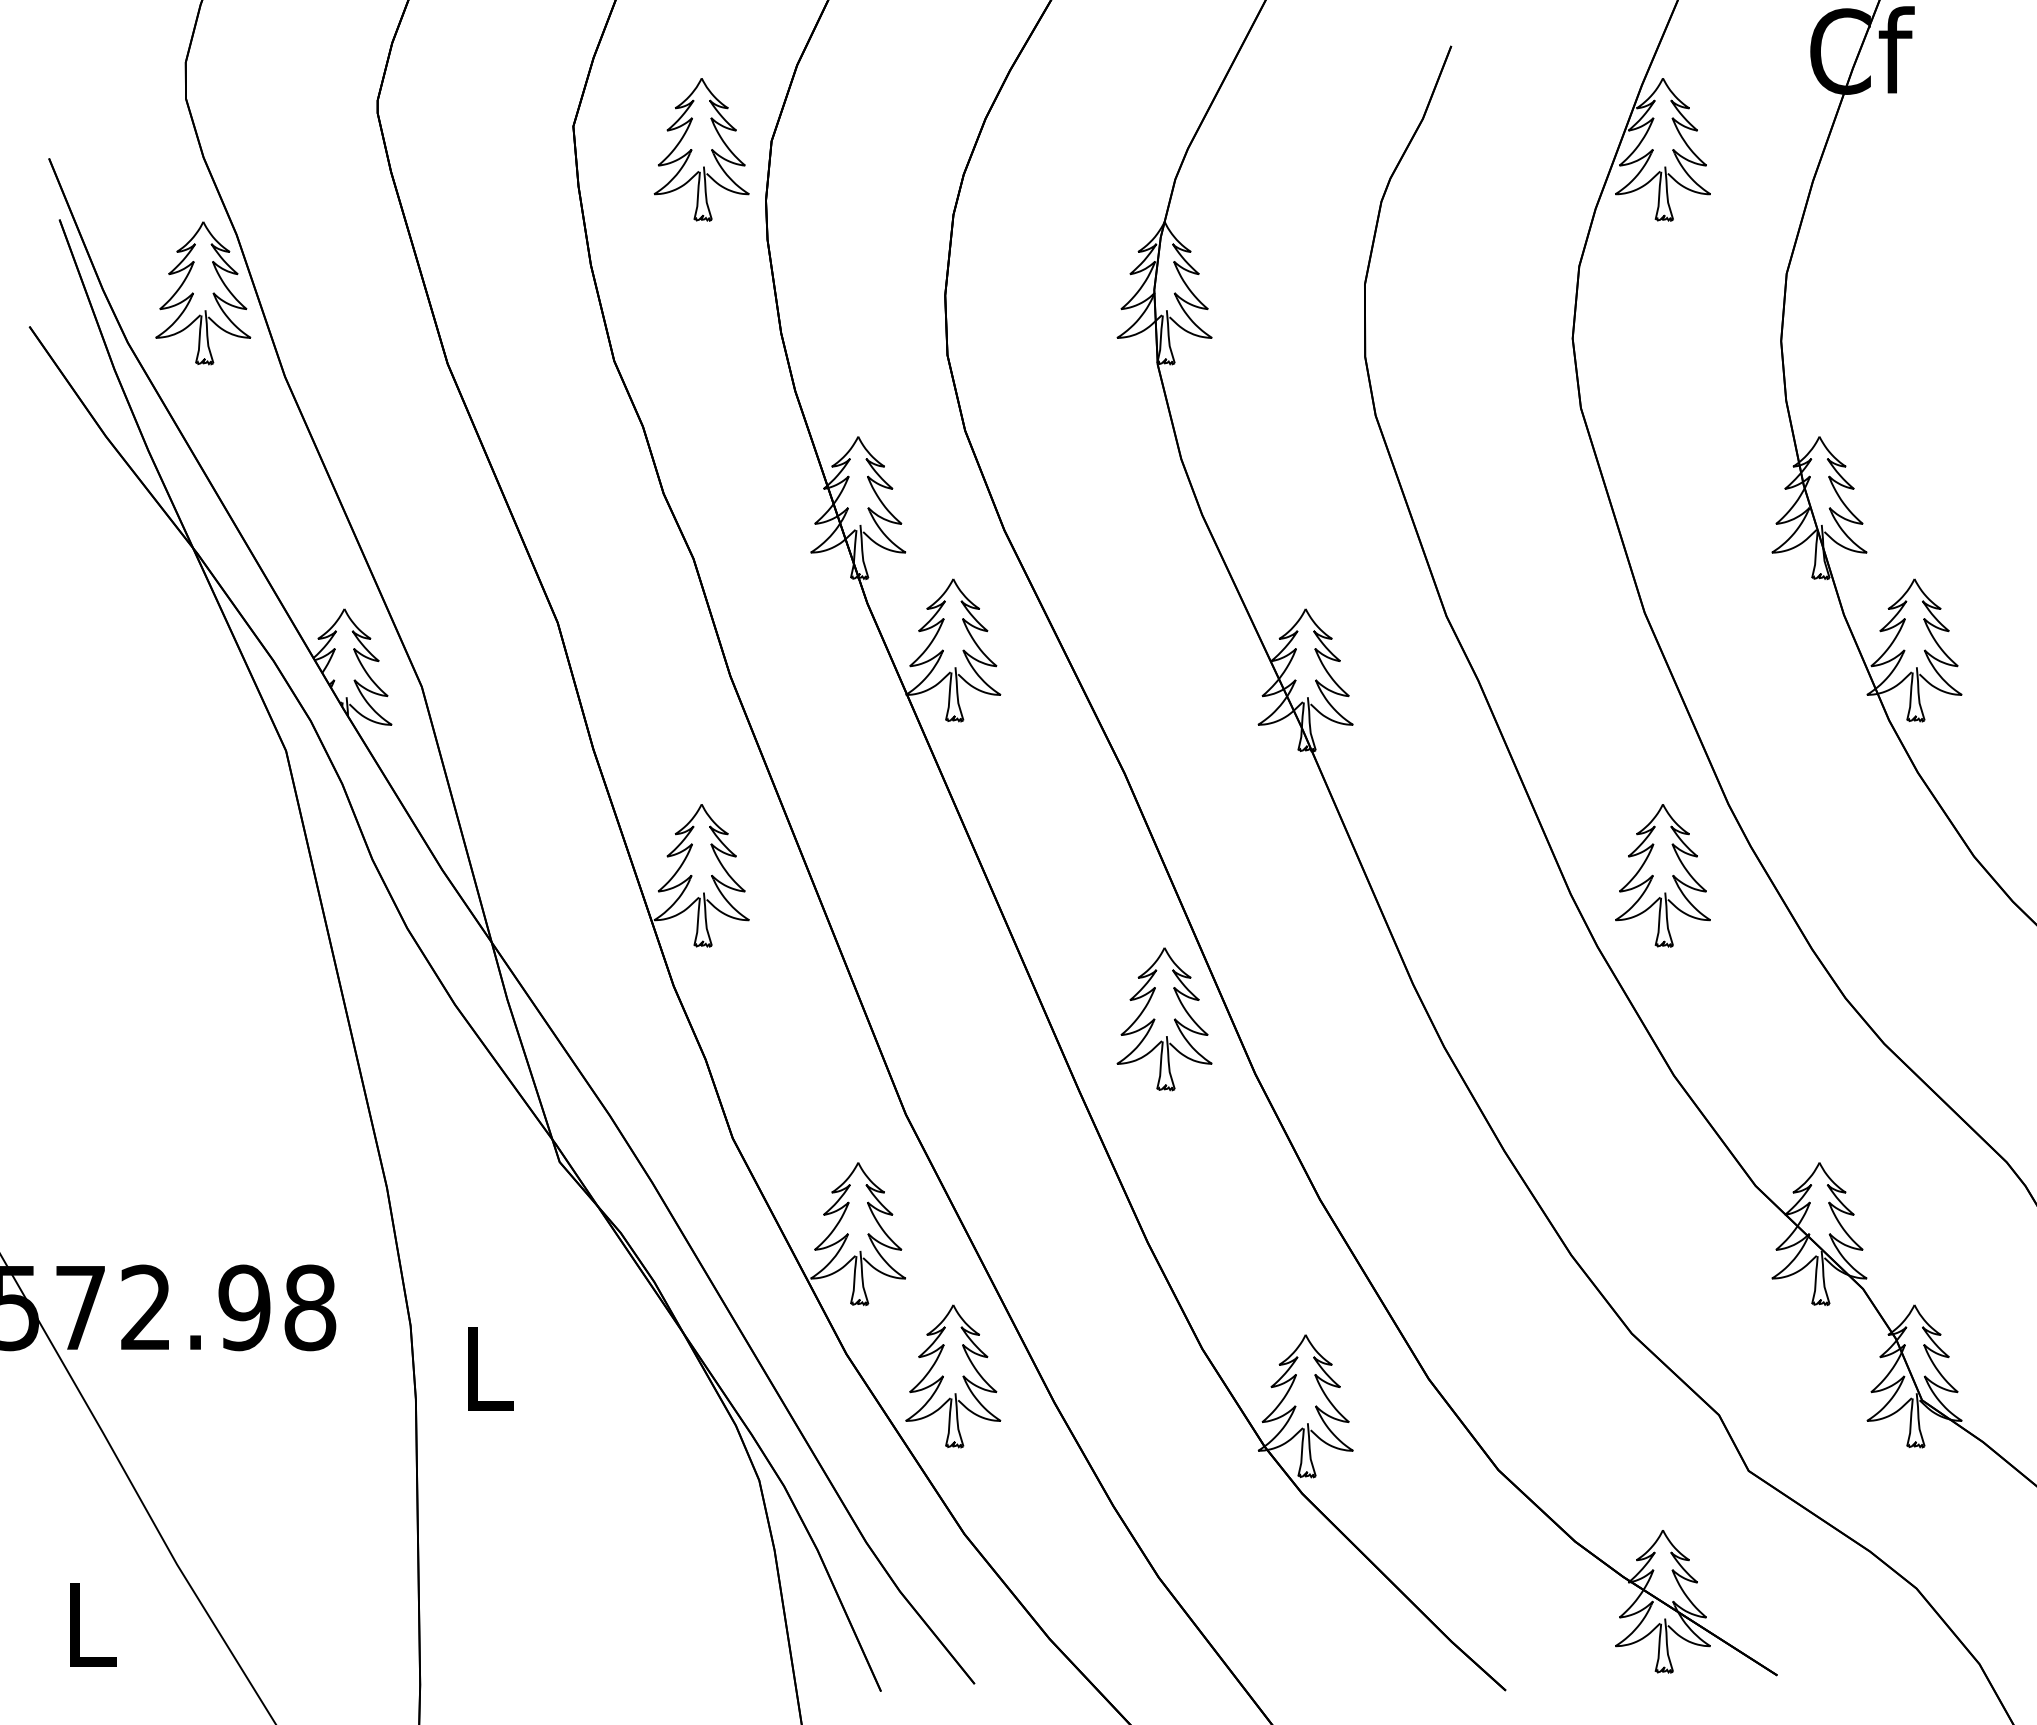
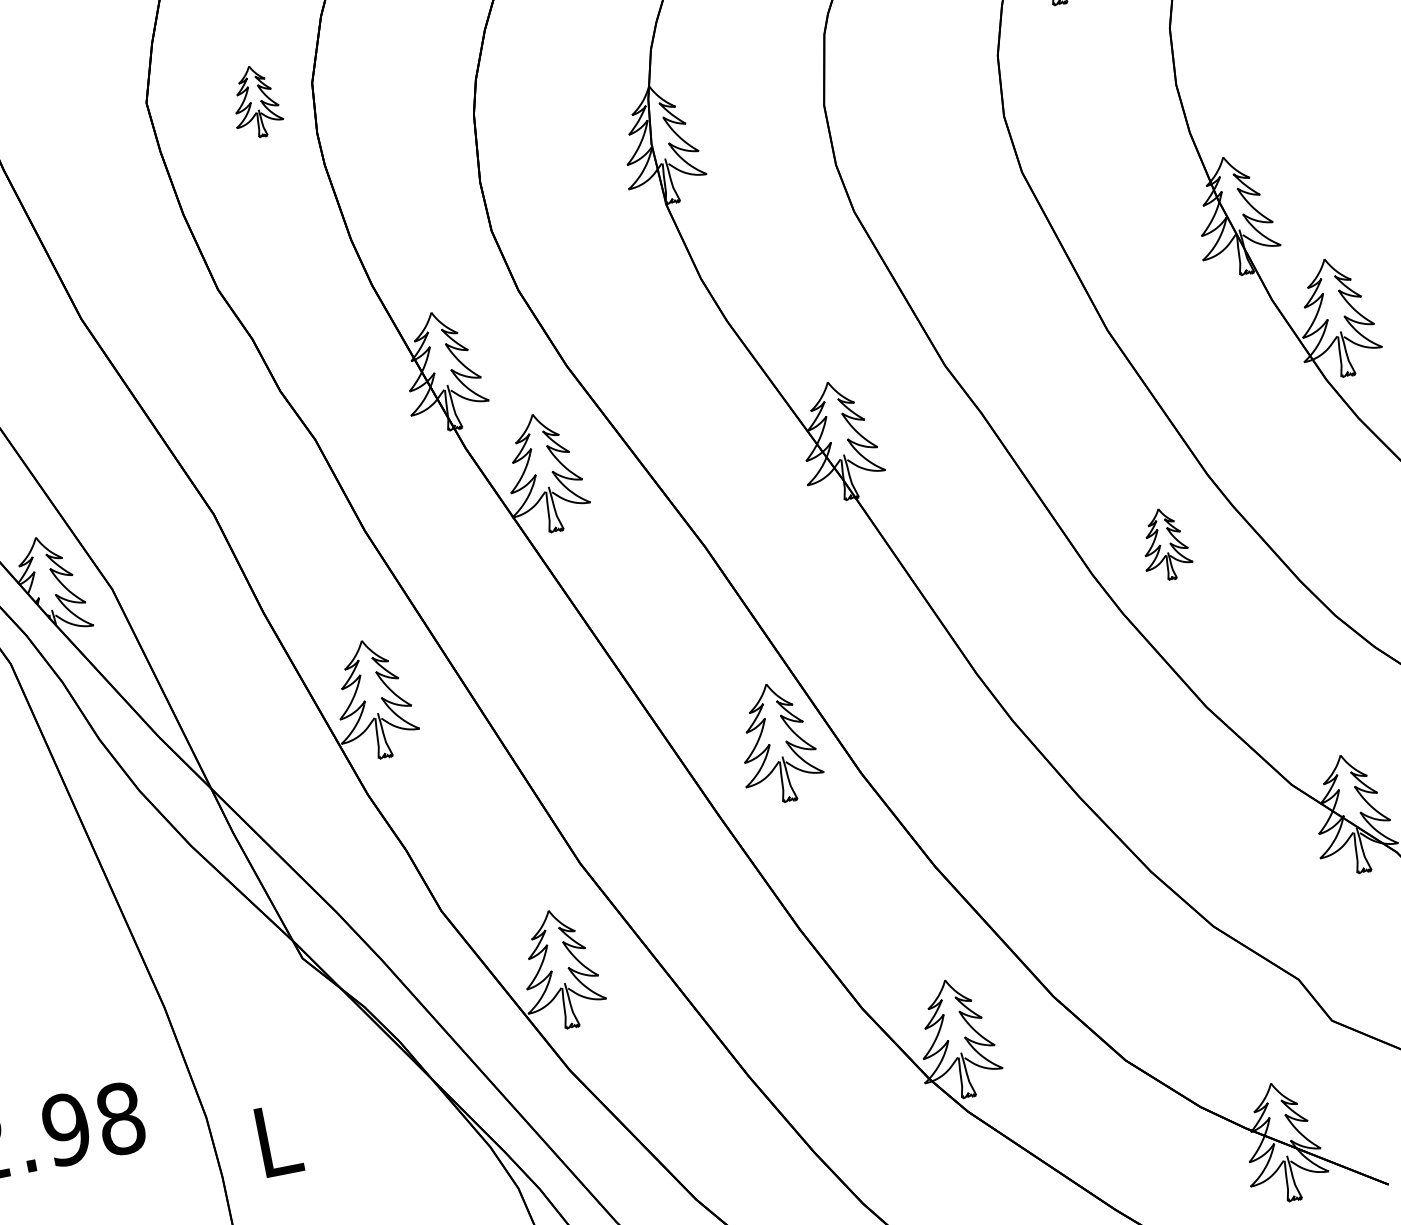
part: (701, 149) -> (255, 101), size x0.6
part: (1662, 875) -> (1164, 544), size x0.6
part: (953, 1376) -> (661, 1071), removed

